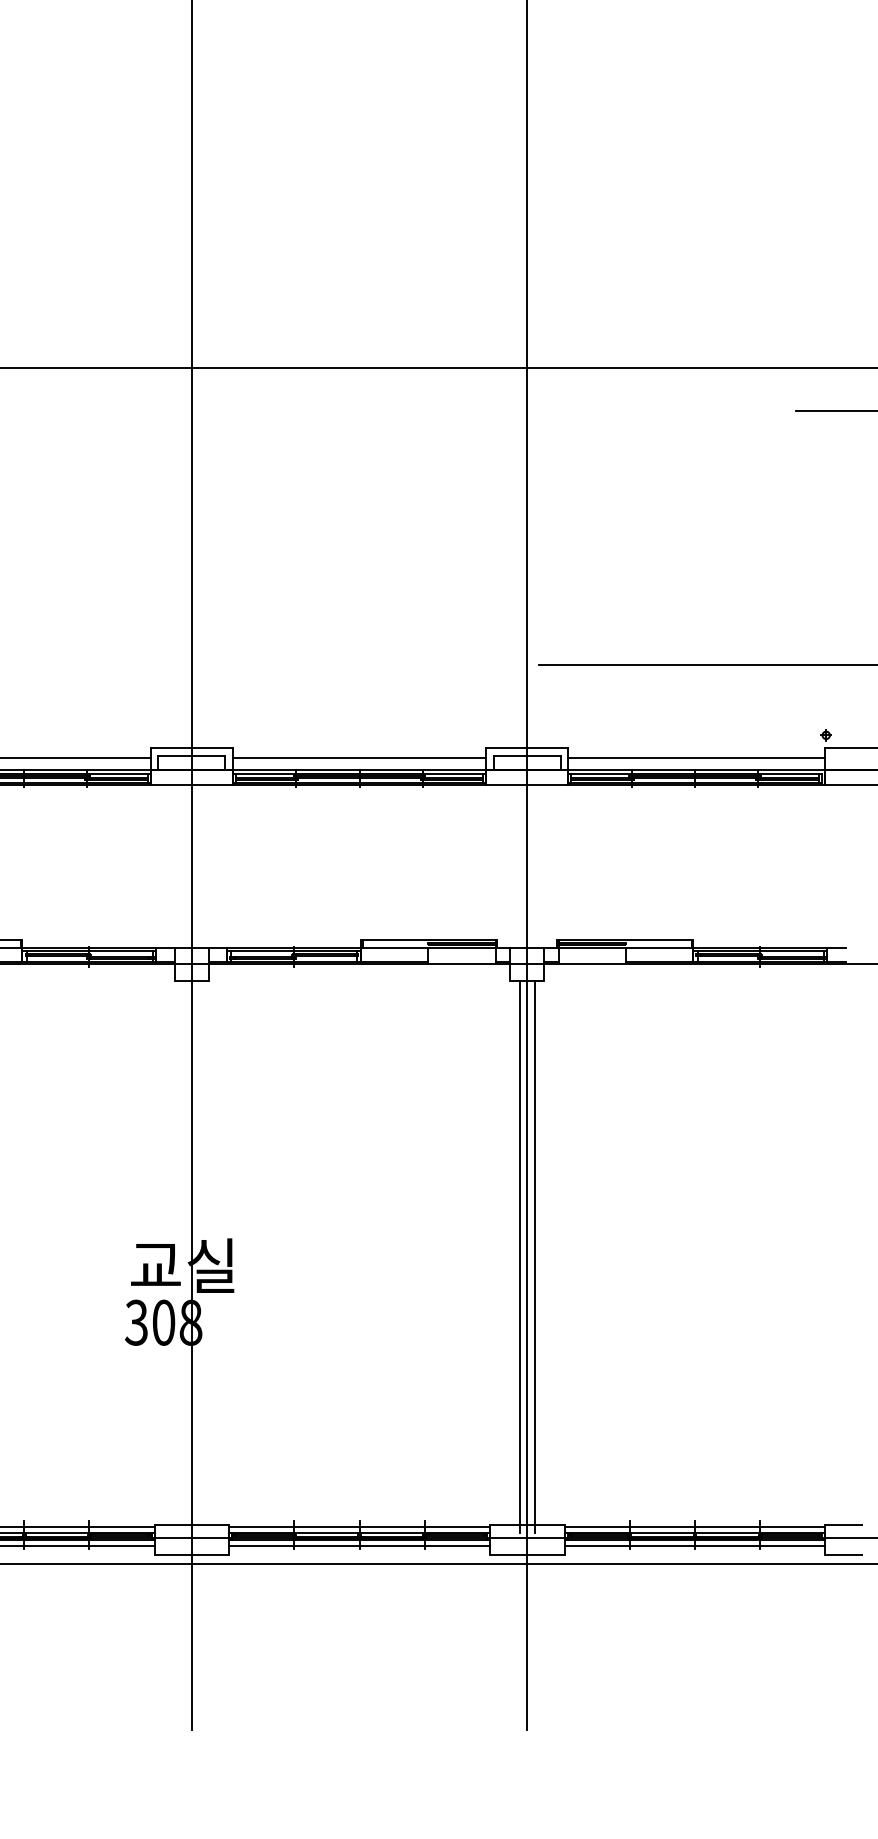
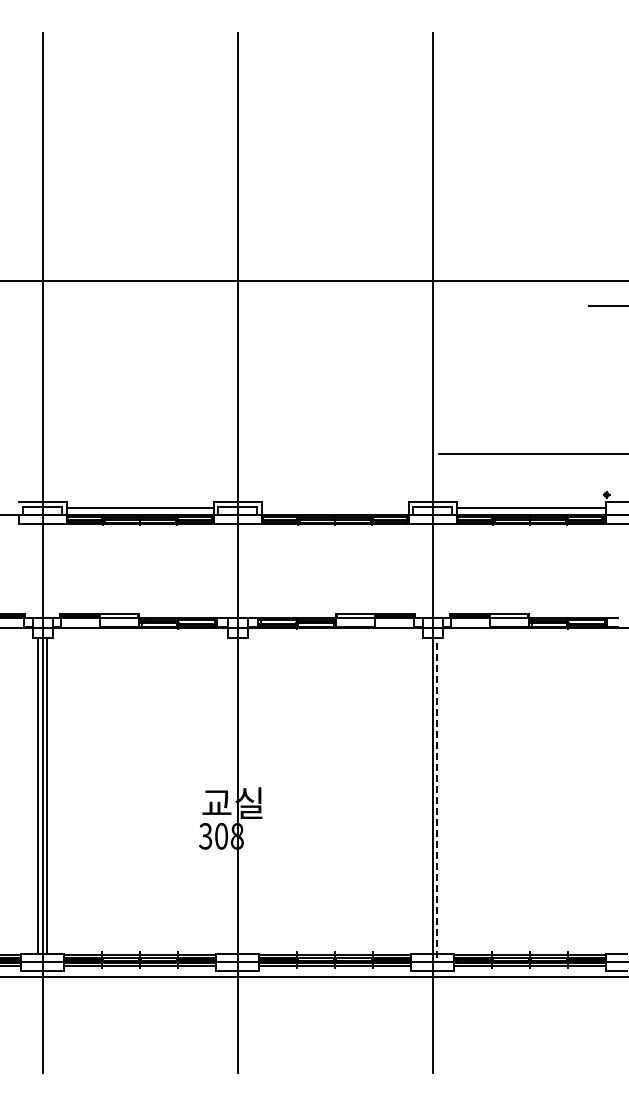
line: (358, 757) -> (334, 507), removed
line: (519, 1255) -> (428, 797), removed
line: (535, 1255) -> (437, 797), solid -> dashed

